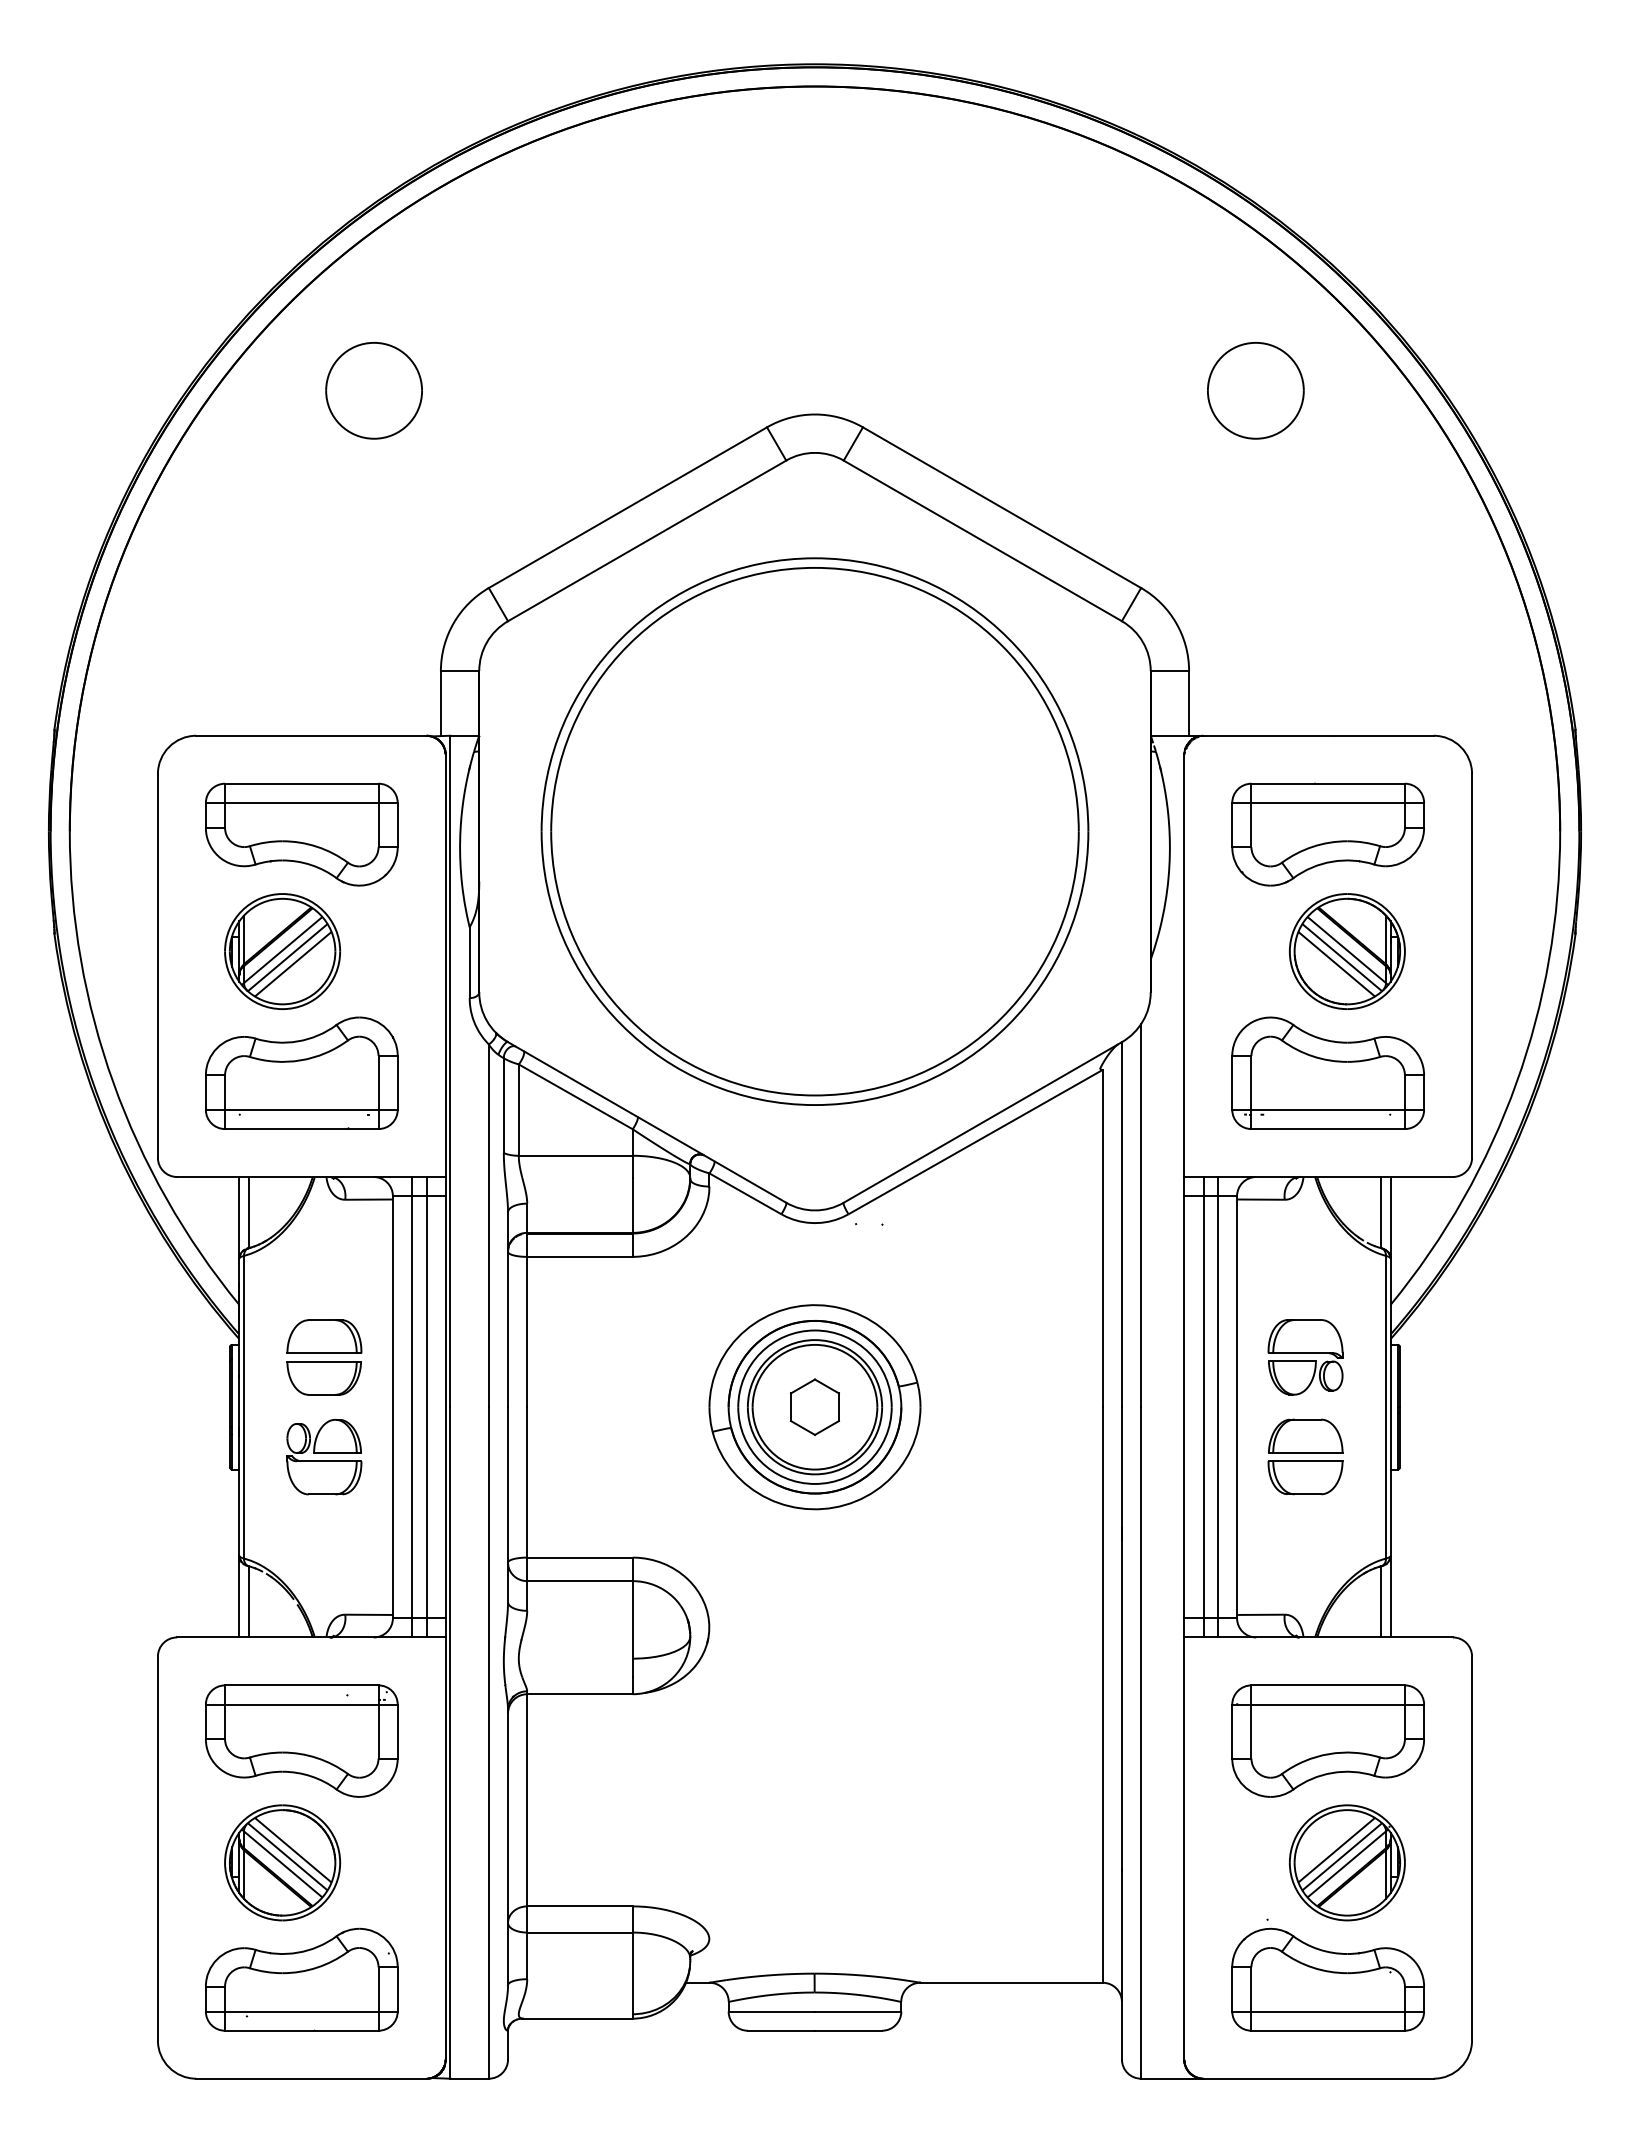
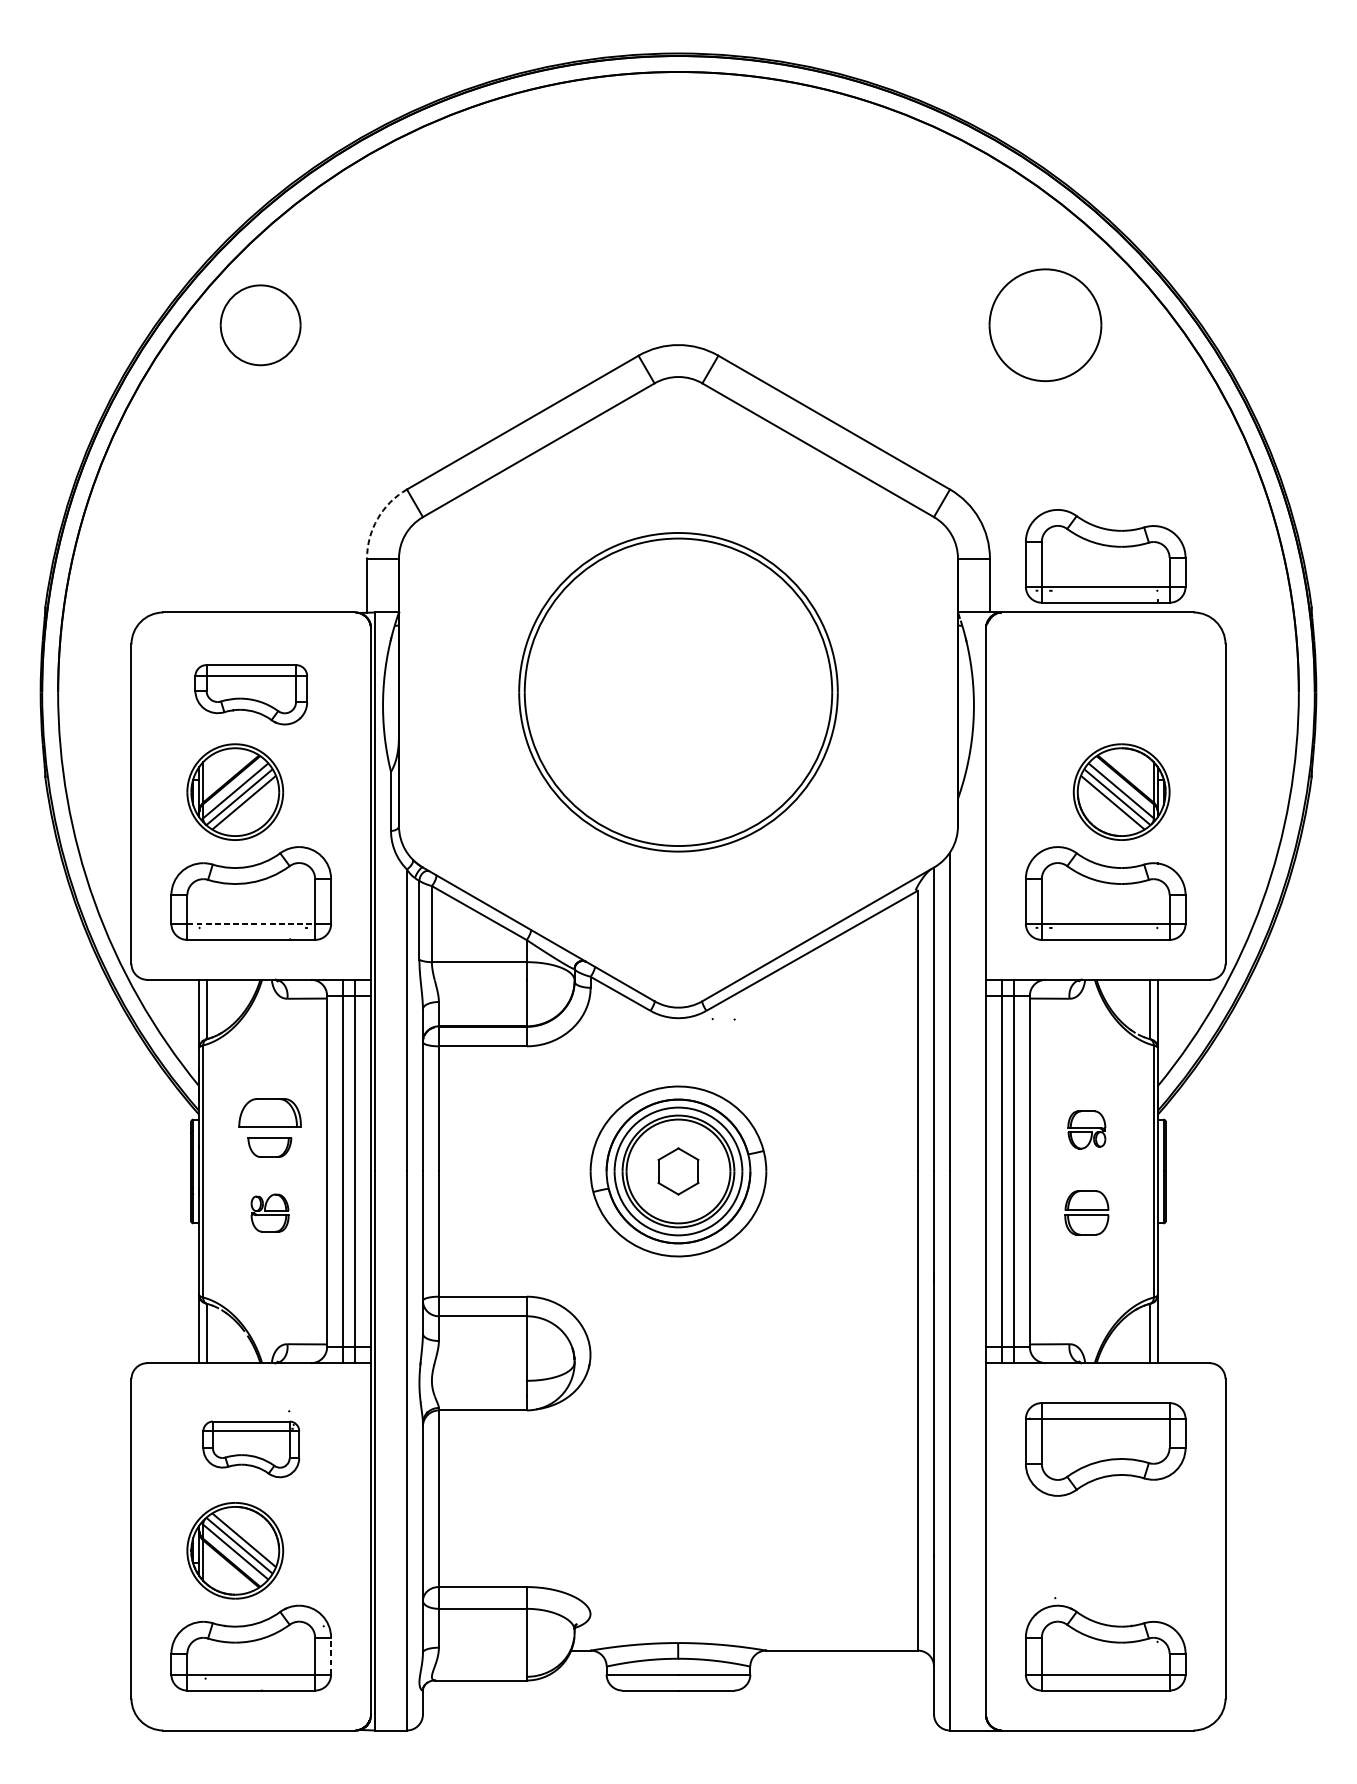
part: (373, 390) -> (260, 325), moved
part: (1255, 390) -> (1045, 325), size x1.4
arc: (453, 623) -> (377, 519), solid -> dashed
part: (1327, 667) -> (1105, 555), added
part: (814, 831) -> (678, 692), size x0.7
part: (301, 834) -> (251, 694), size x0.7
part: (1327, 834) -> (1105, 694), removed
line: (301, 1109) -> (251, 923), solid -> dashed
part: (1305, 1357) -> (1086, 1130), size x0.6
part: (323, 1378) -> (269, 1147), size x0.7
part: (1305, 1456) -> (1086, 1212), size x0.7
part: (324, 1457) -> (270, 1213), size x0.6
part: (301, 1740) -> (251, 1448), size x0.6
part: (1347, 1862) -> (1121, 1550), removed
line: (397, 1988) -> (330, 1655), solid -> dashed

